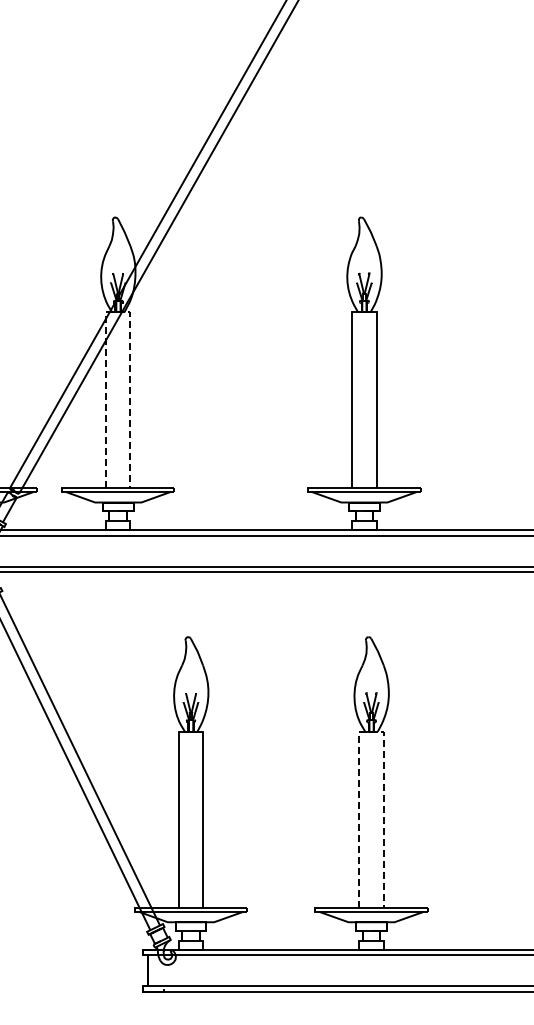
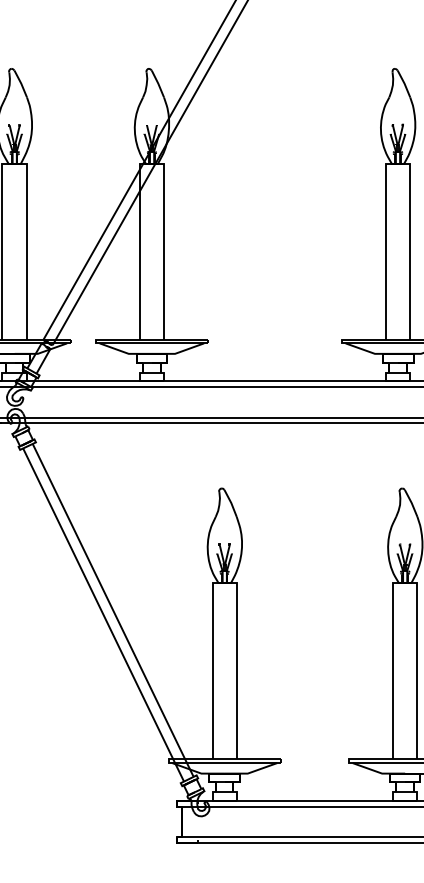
line: (118, 312) -> (152, 163), dashed -> solid
line: (371, 731) -> (405, 582), dashed -> solid

